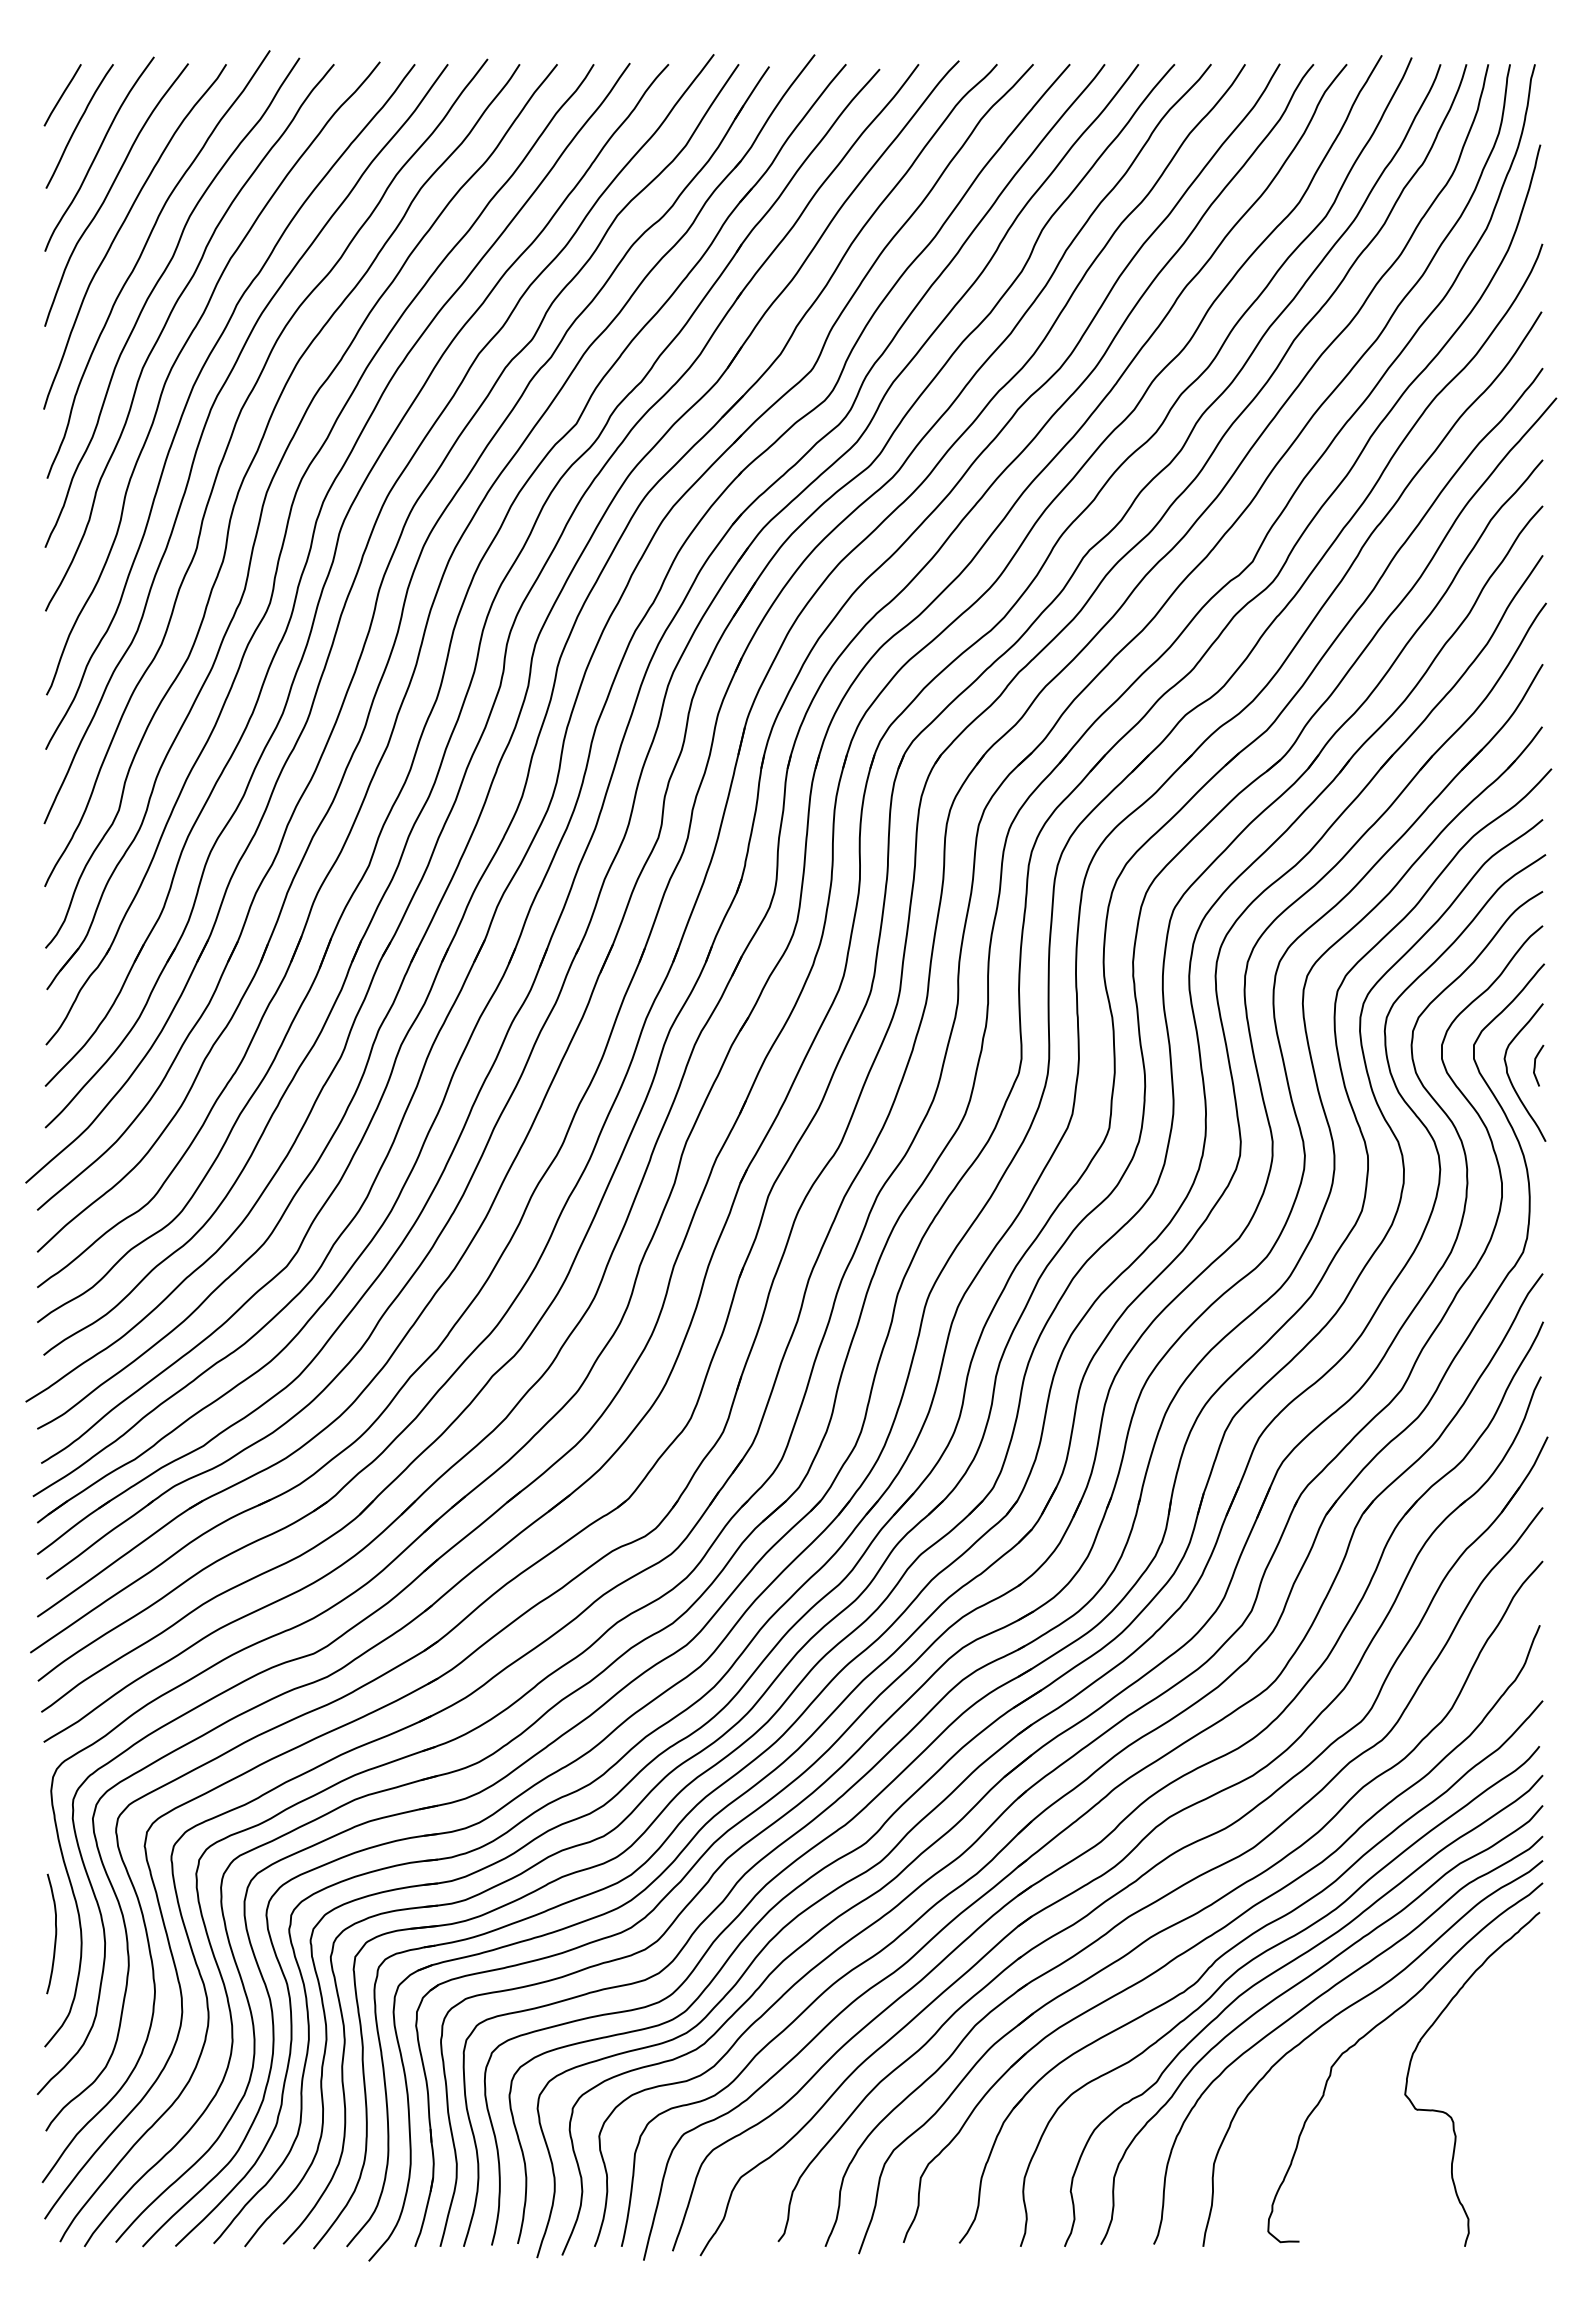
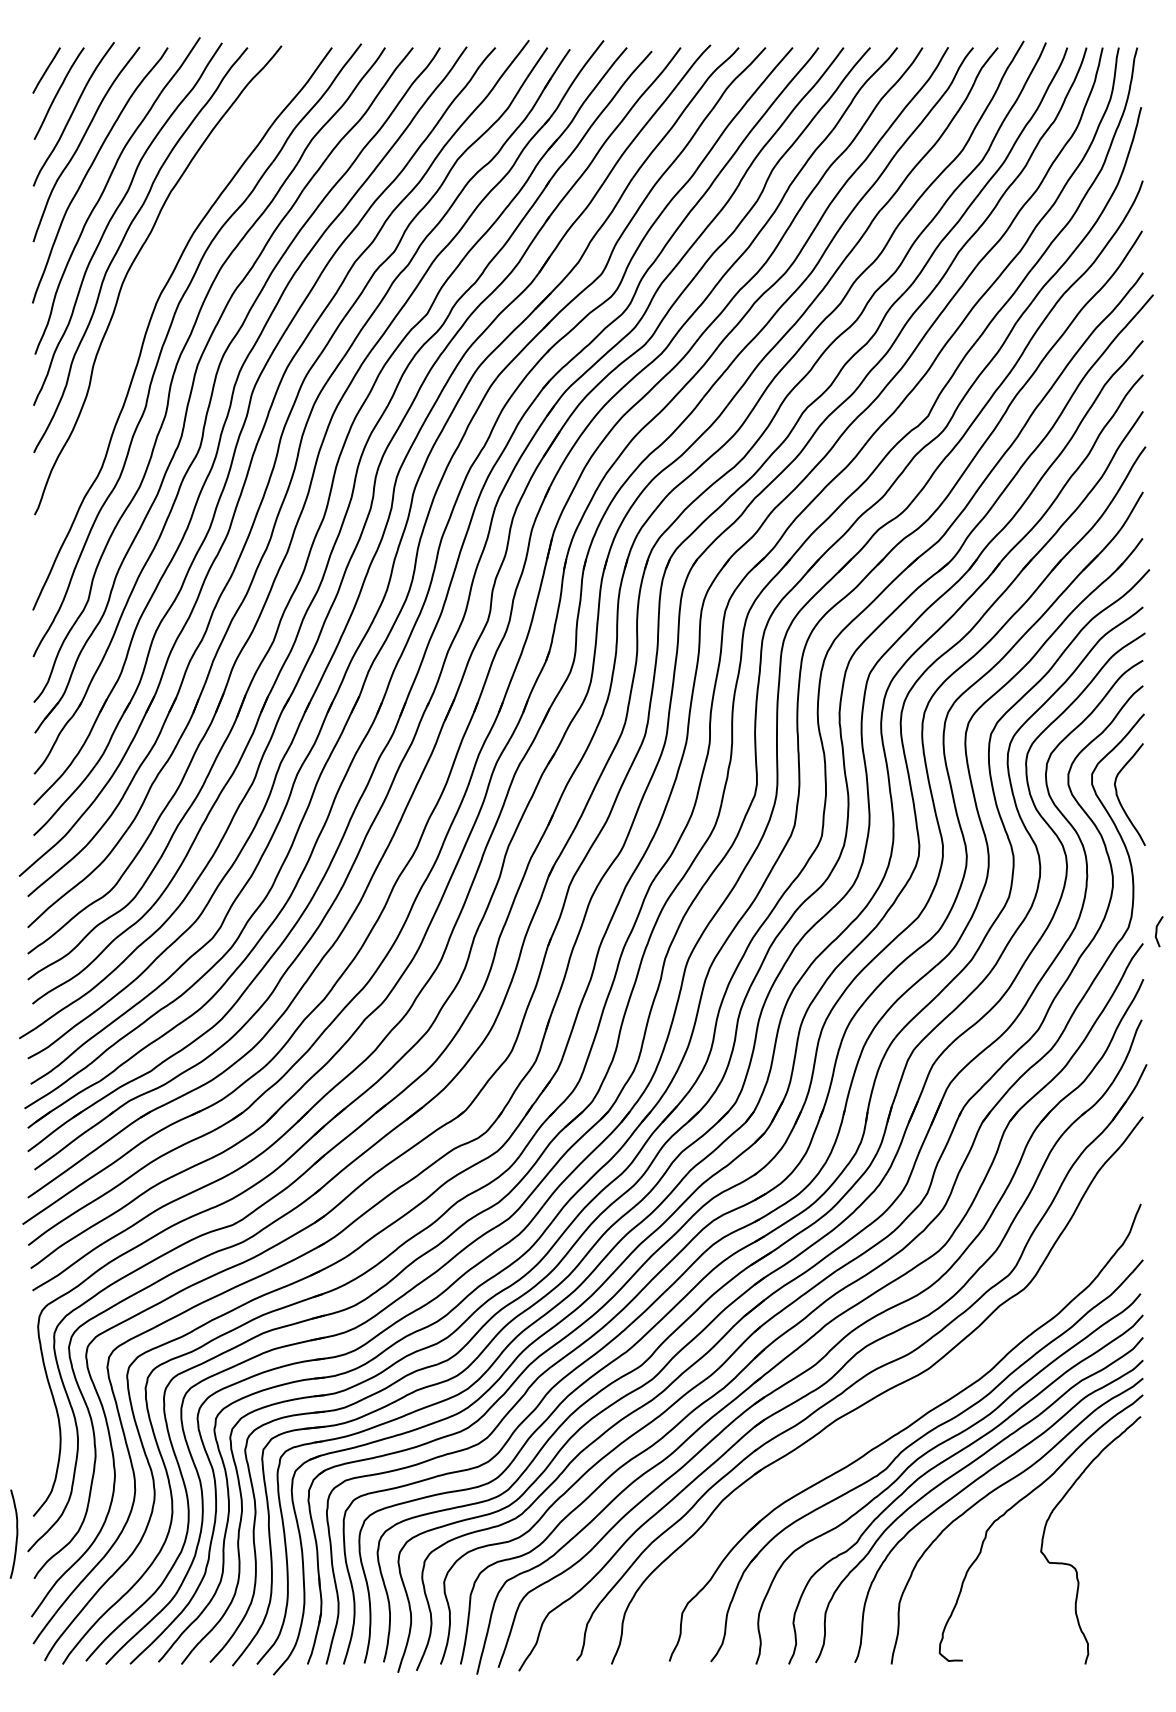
curve: (193, 389) -> (143, 288), removed
curve: (1535, 1065) -> (1156, 931), moved
part: (1200, 1907) -> (889, 1413), removed
curve: (55, 1933) -> (16, 1533), moved

